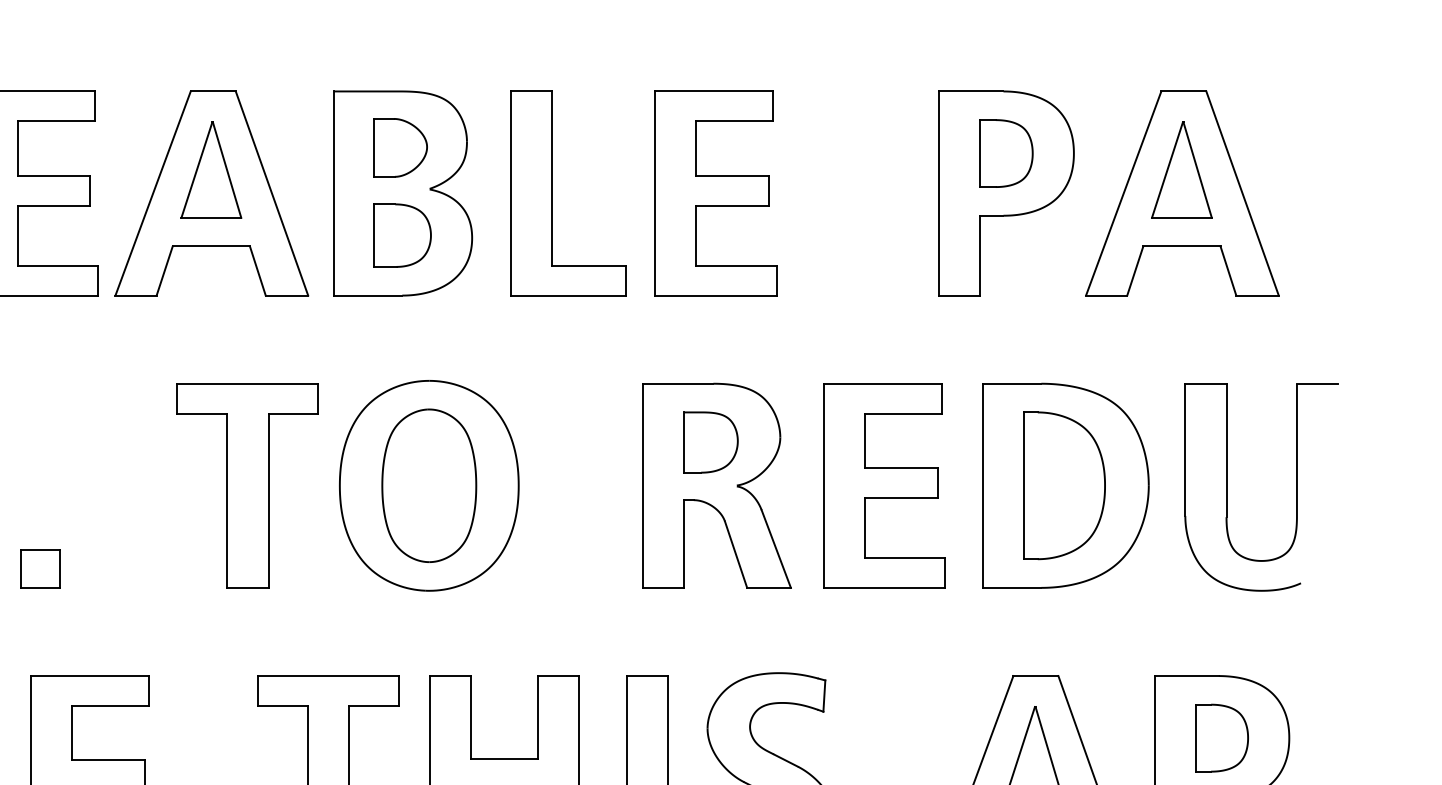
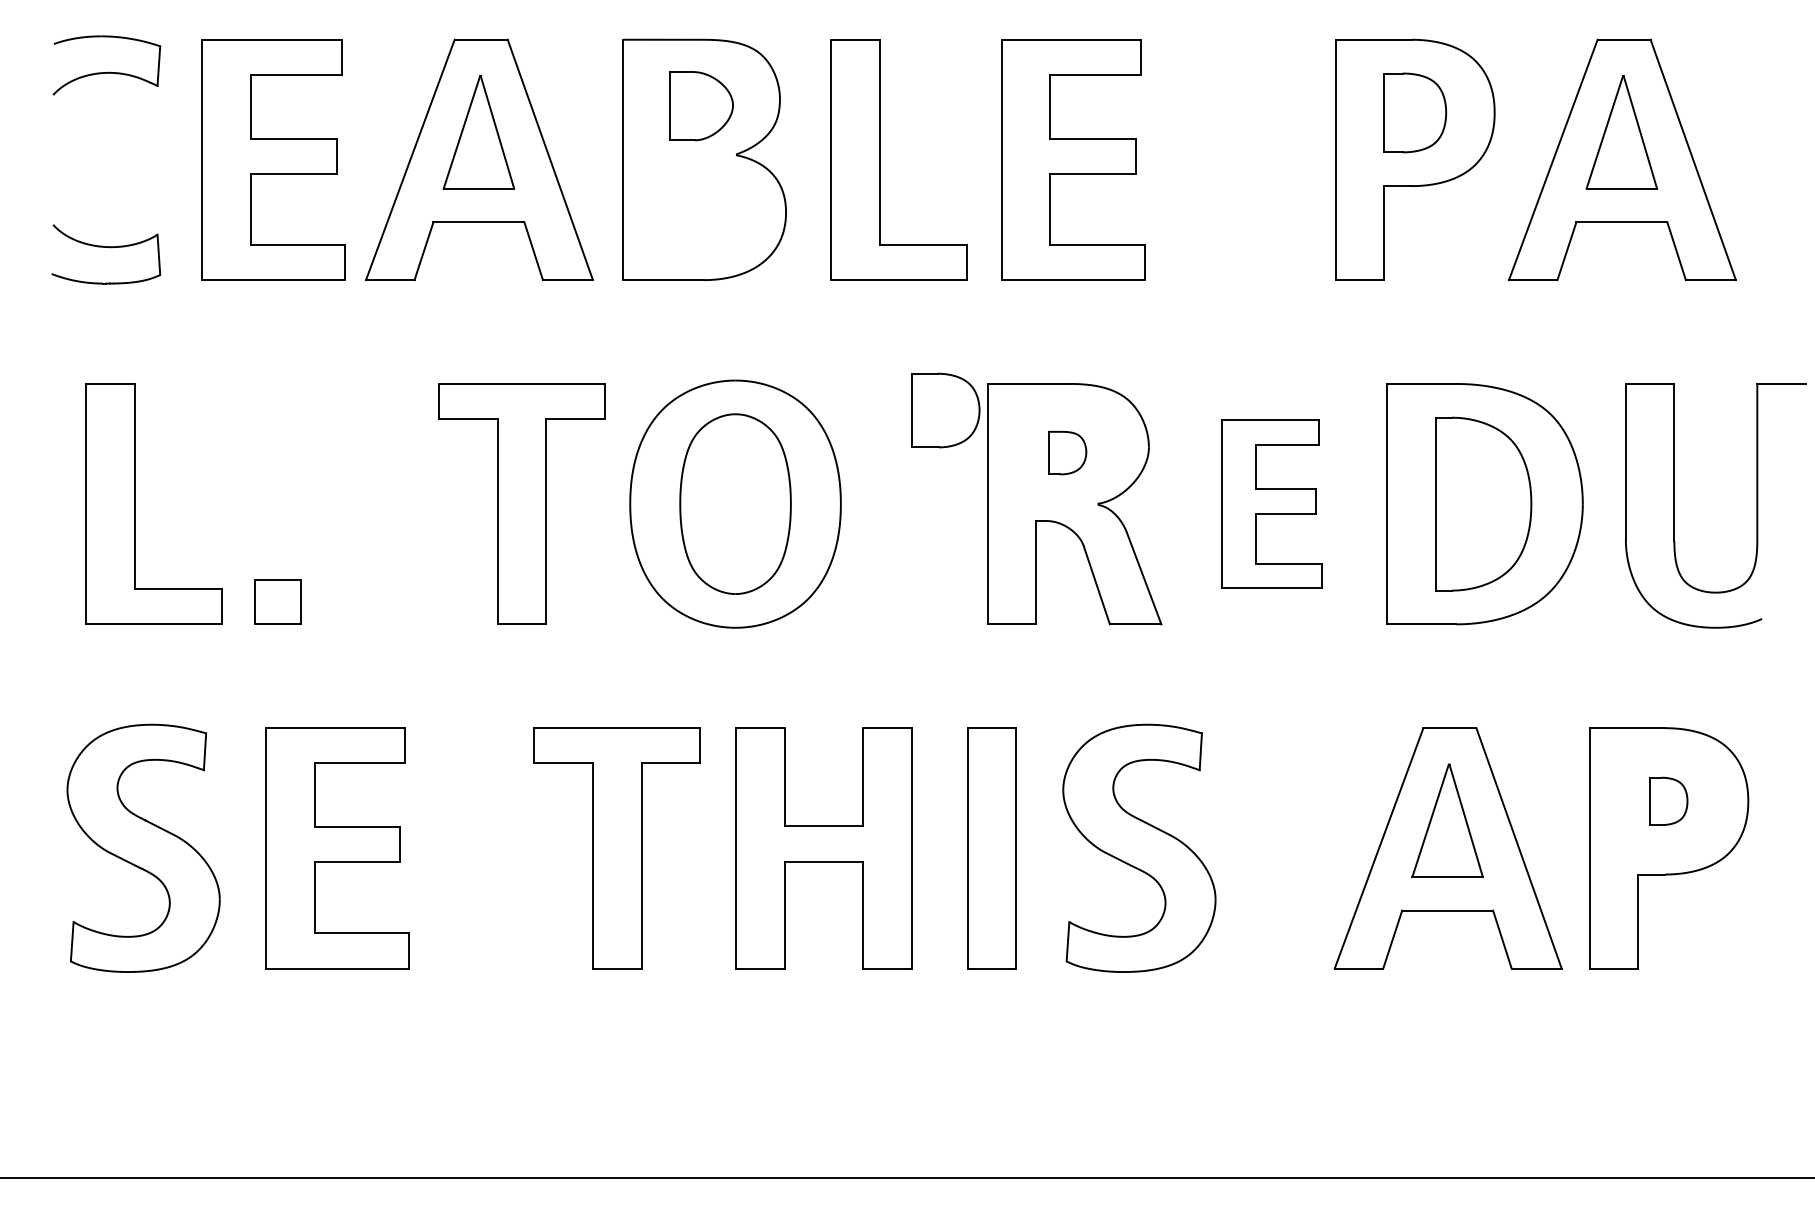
part: (402, 235) -> (945, 410), moved
part: (711, 441) -> (1067, 452), size x0.6
part: (884, 485) -> (1271, 503), size x0.7
part: (1221, 738) -> (1668, 801), size x0.6

